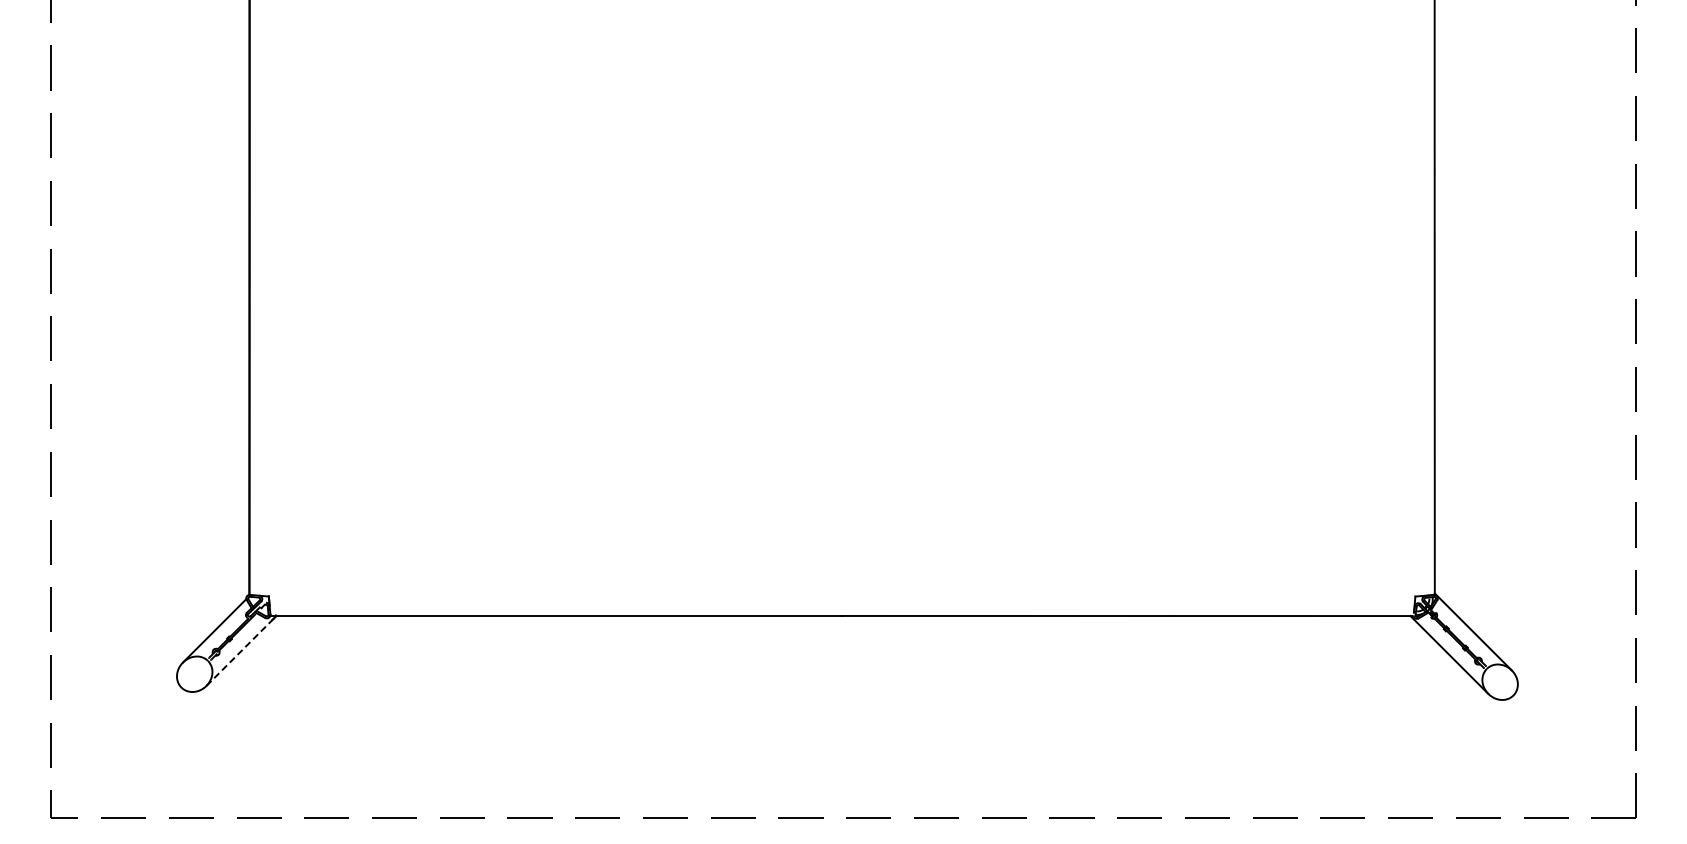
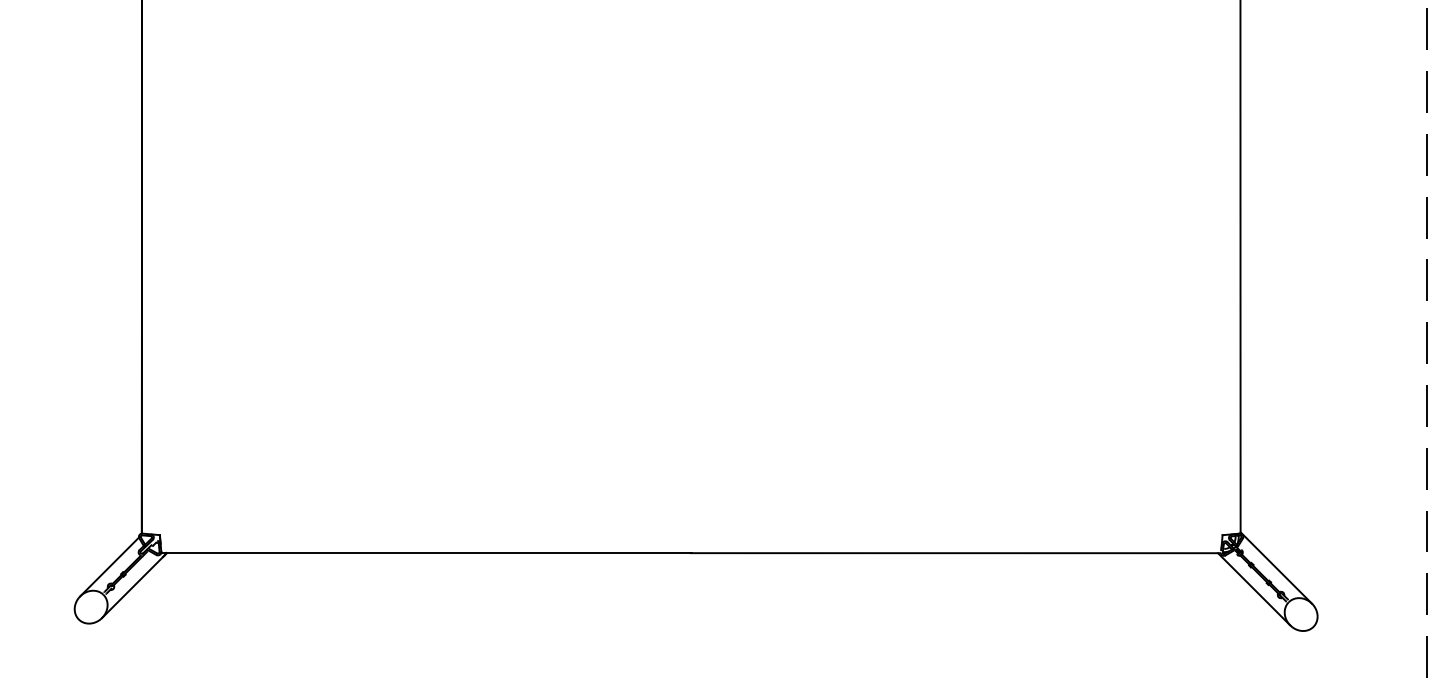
line: (240, 652) -> (133, 587), dashed -> solid

